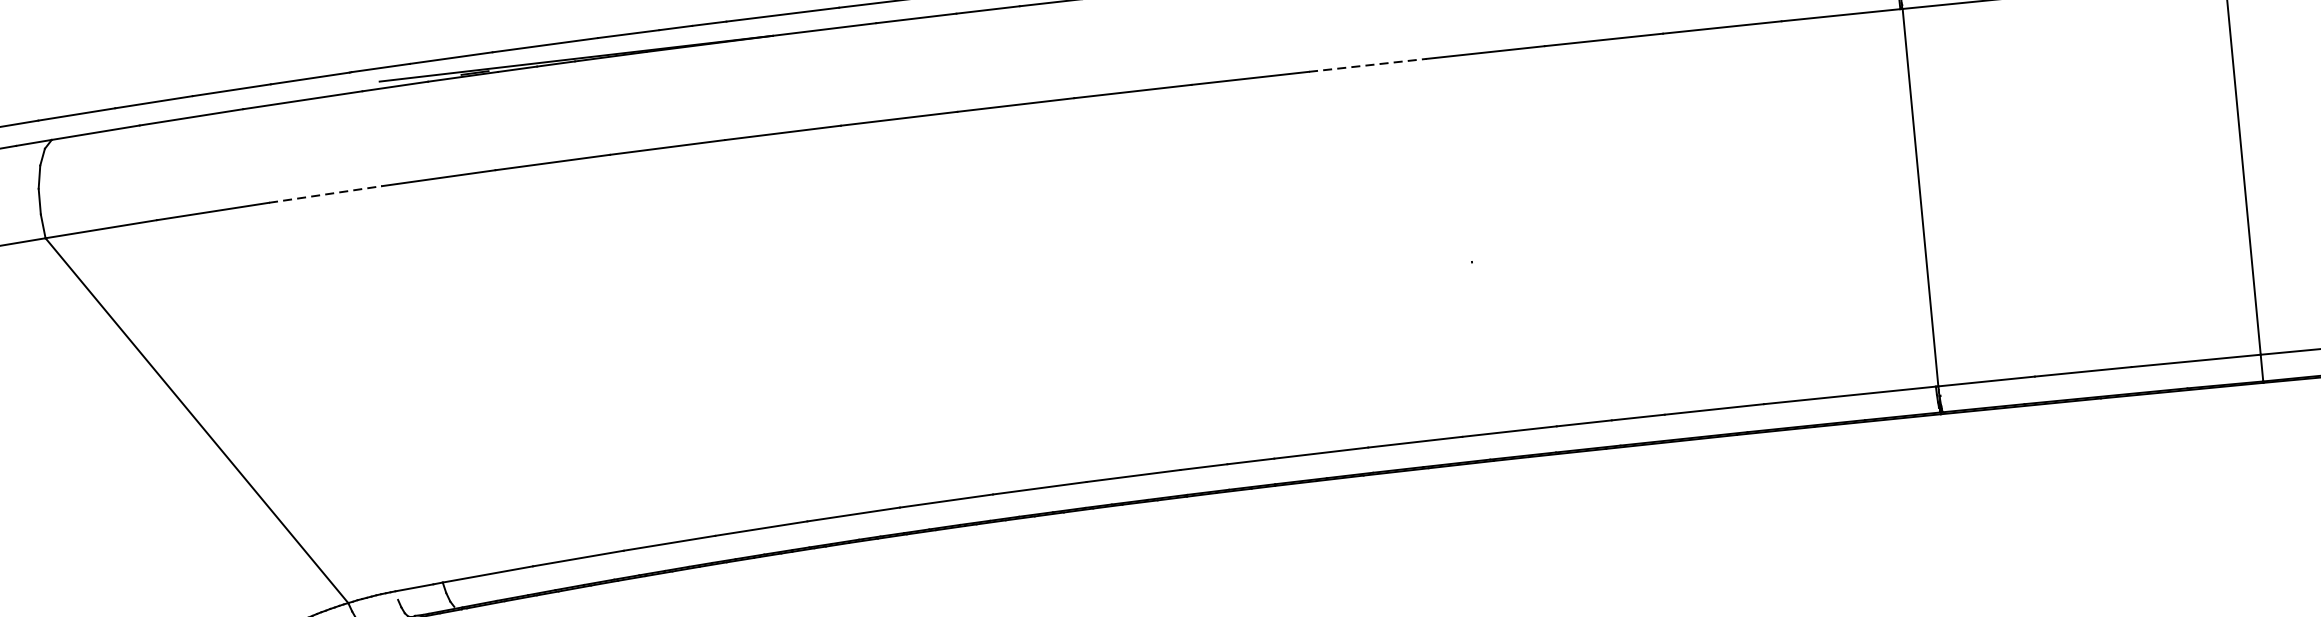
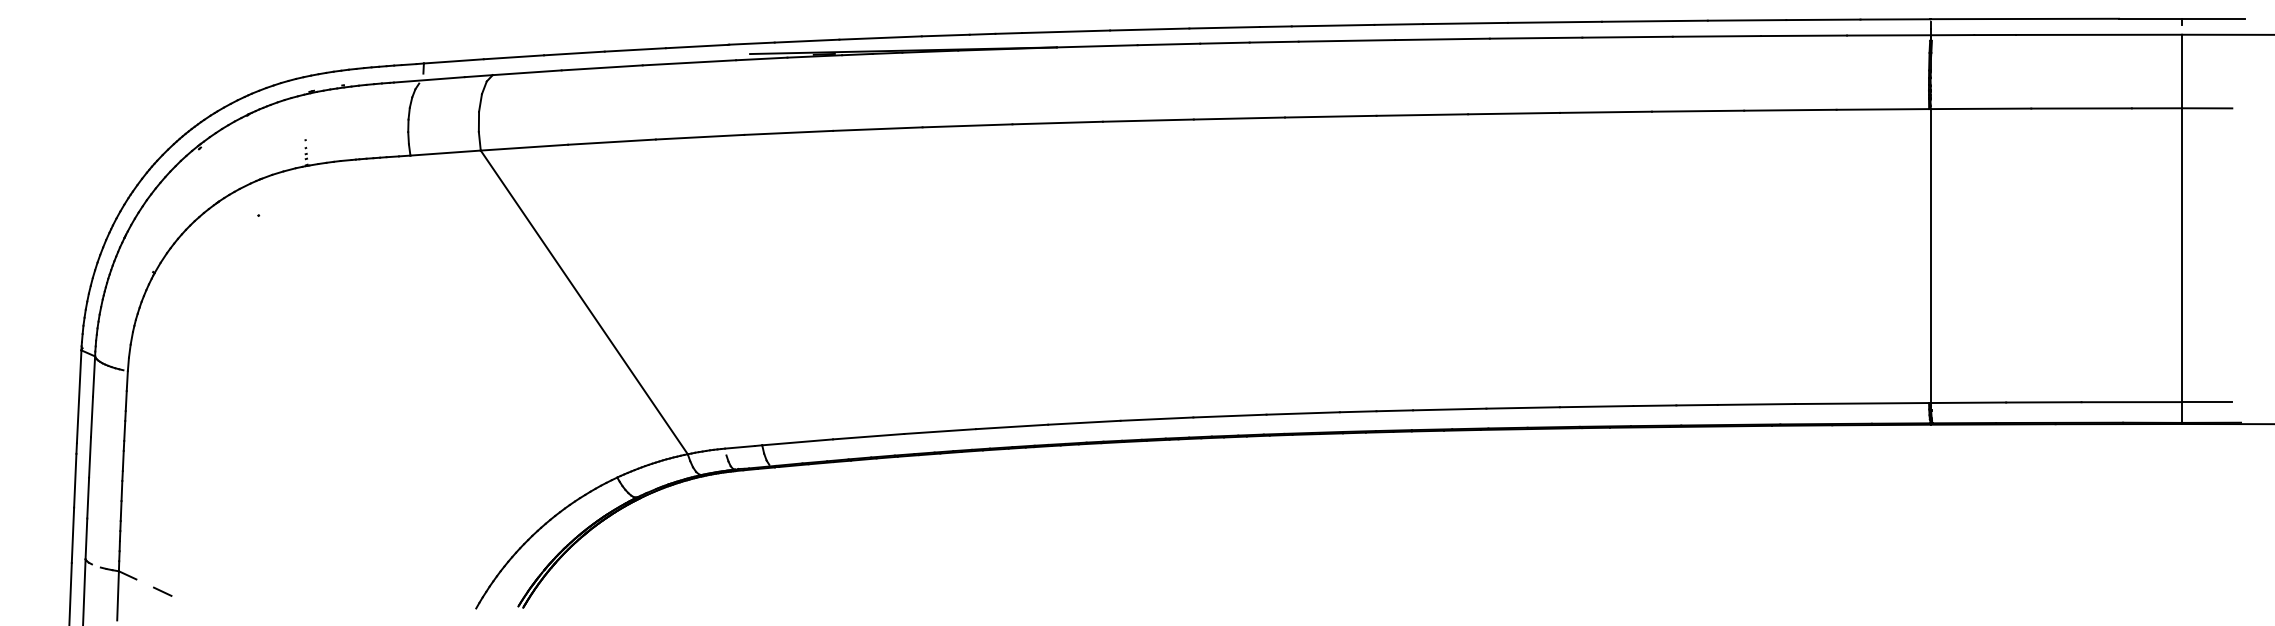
line: (1368, 65) -> (1514, 113), dashed -> solid
line: (326, 194) -> (700, 137), dashed -> solid

